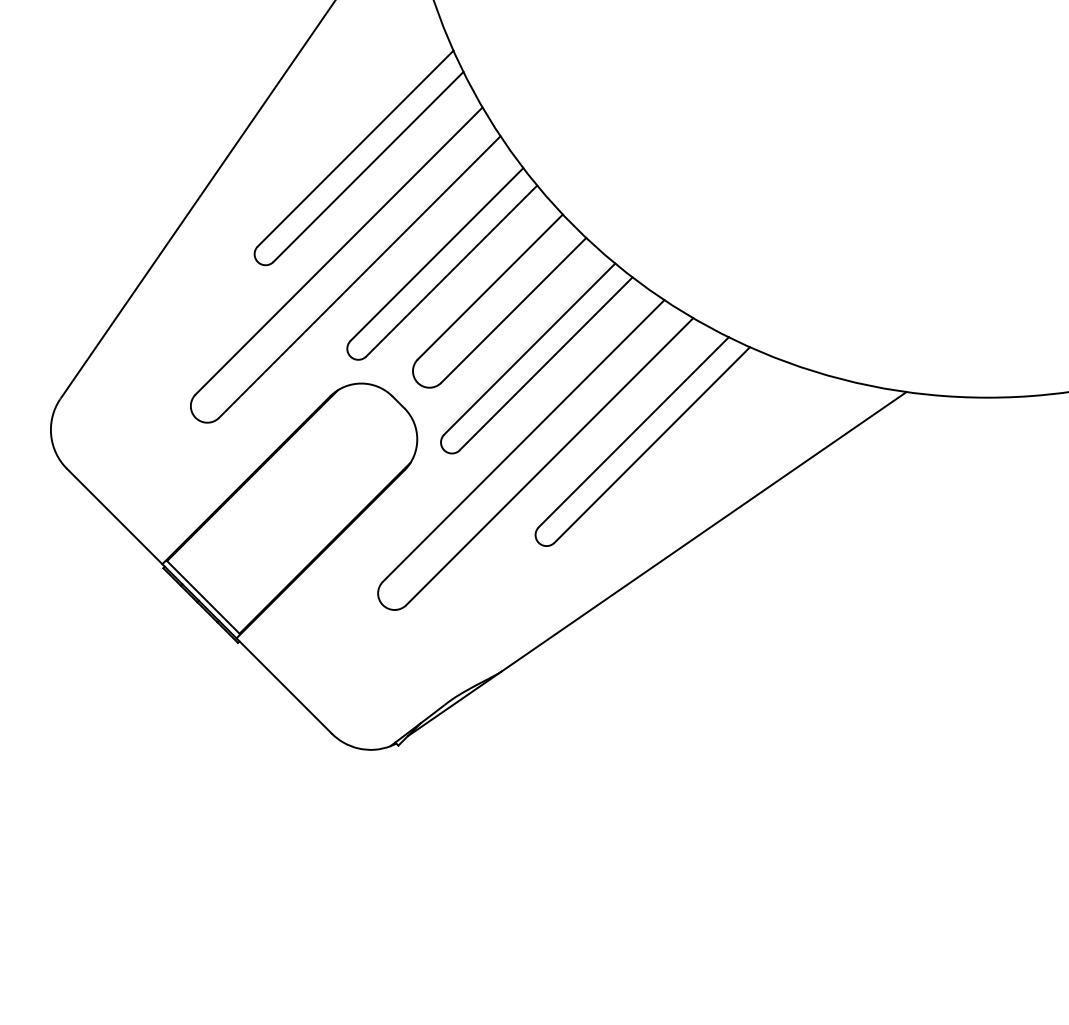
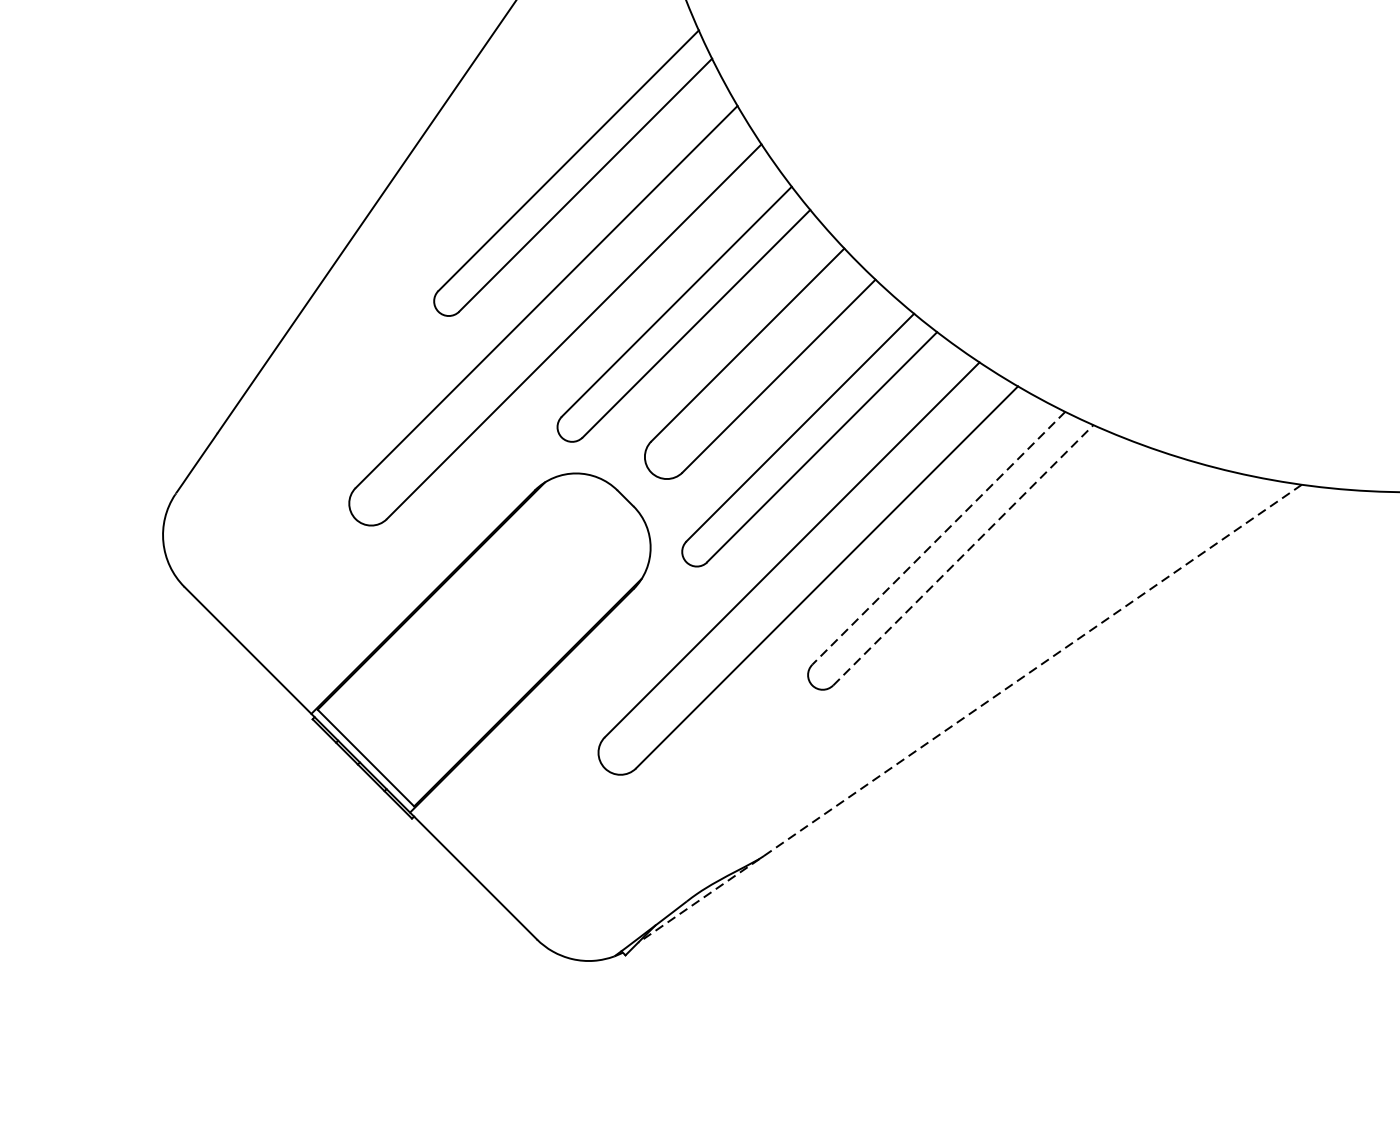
line: (633, 432) -> (938, 538), solid -> dashed
line: (652, 444) -> (963, 554), solid -> dashed
line: (657, 564) -> (970, 714), solid -> dashed

